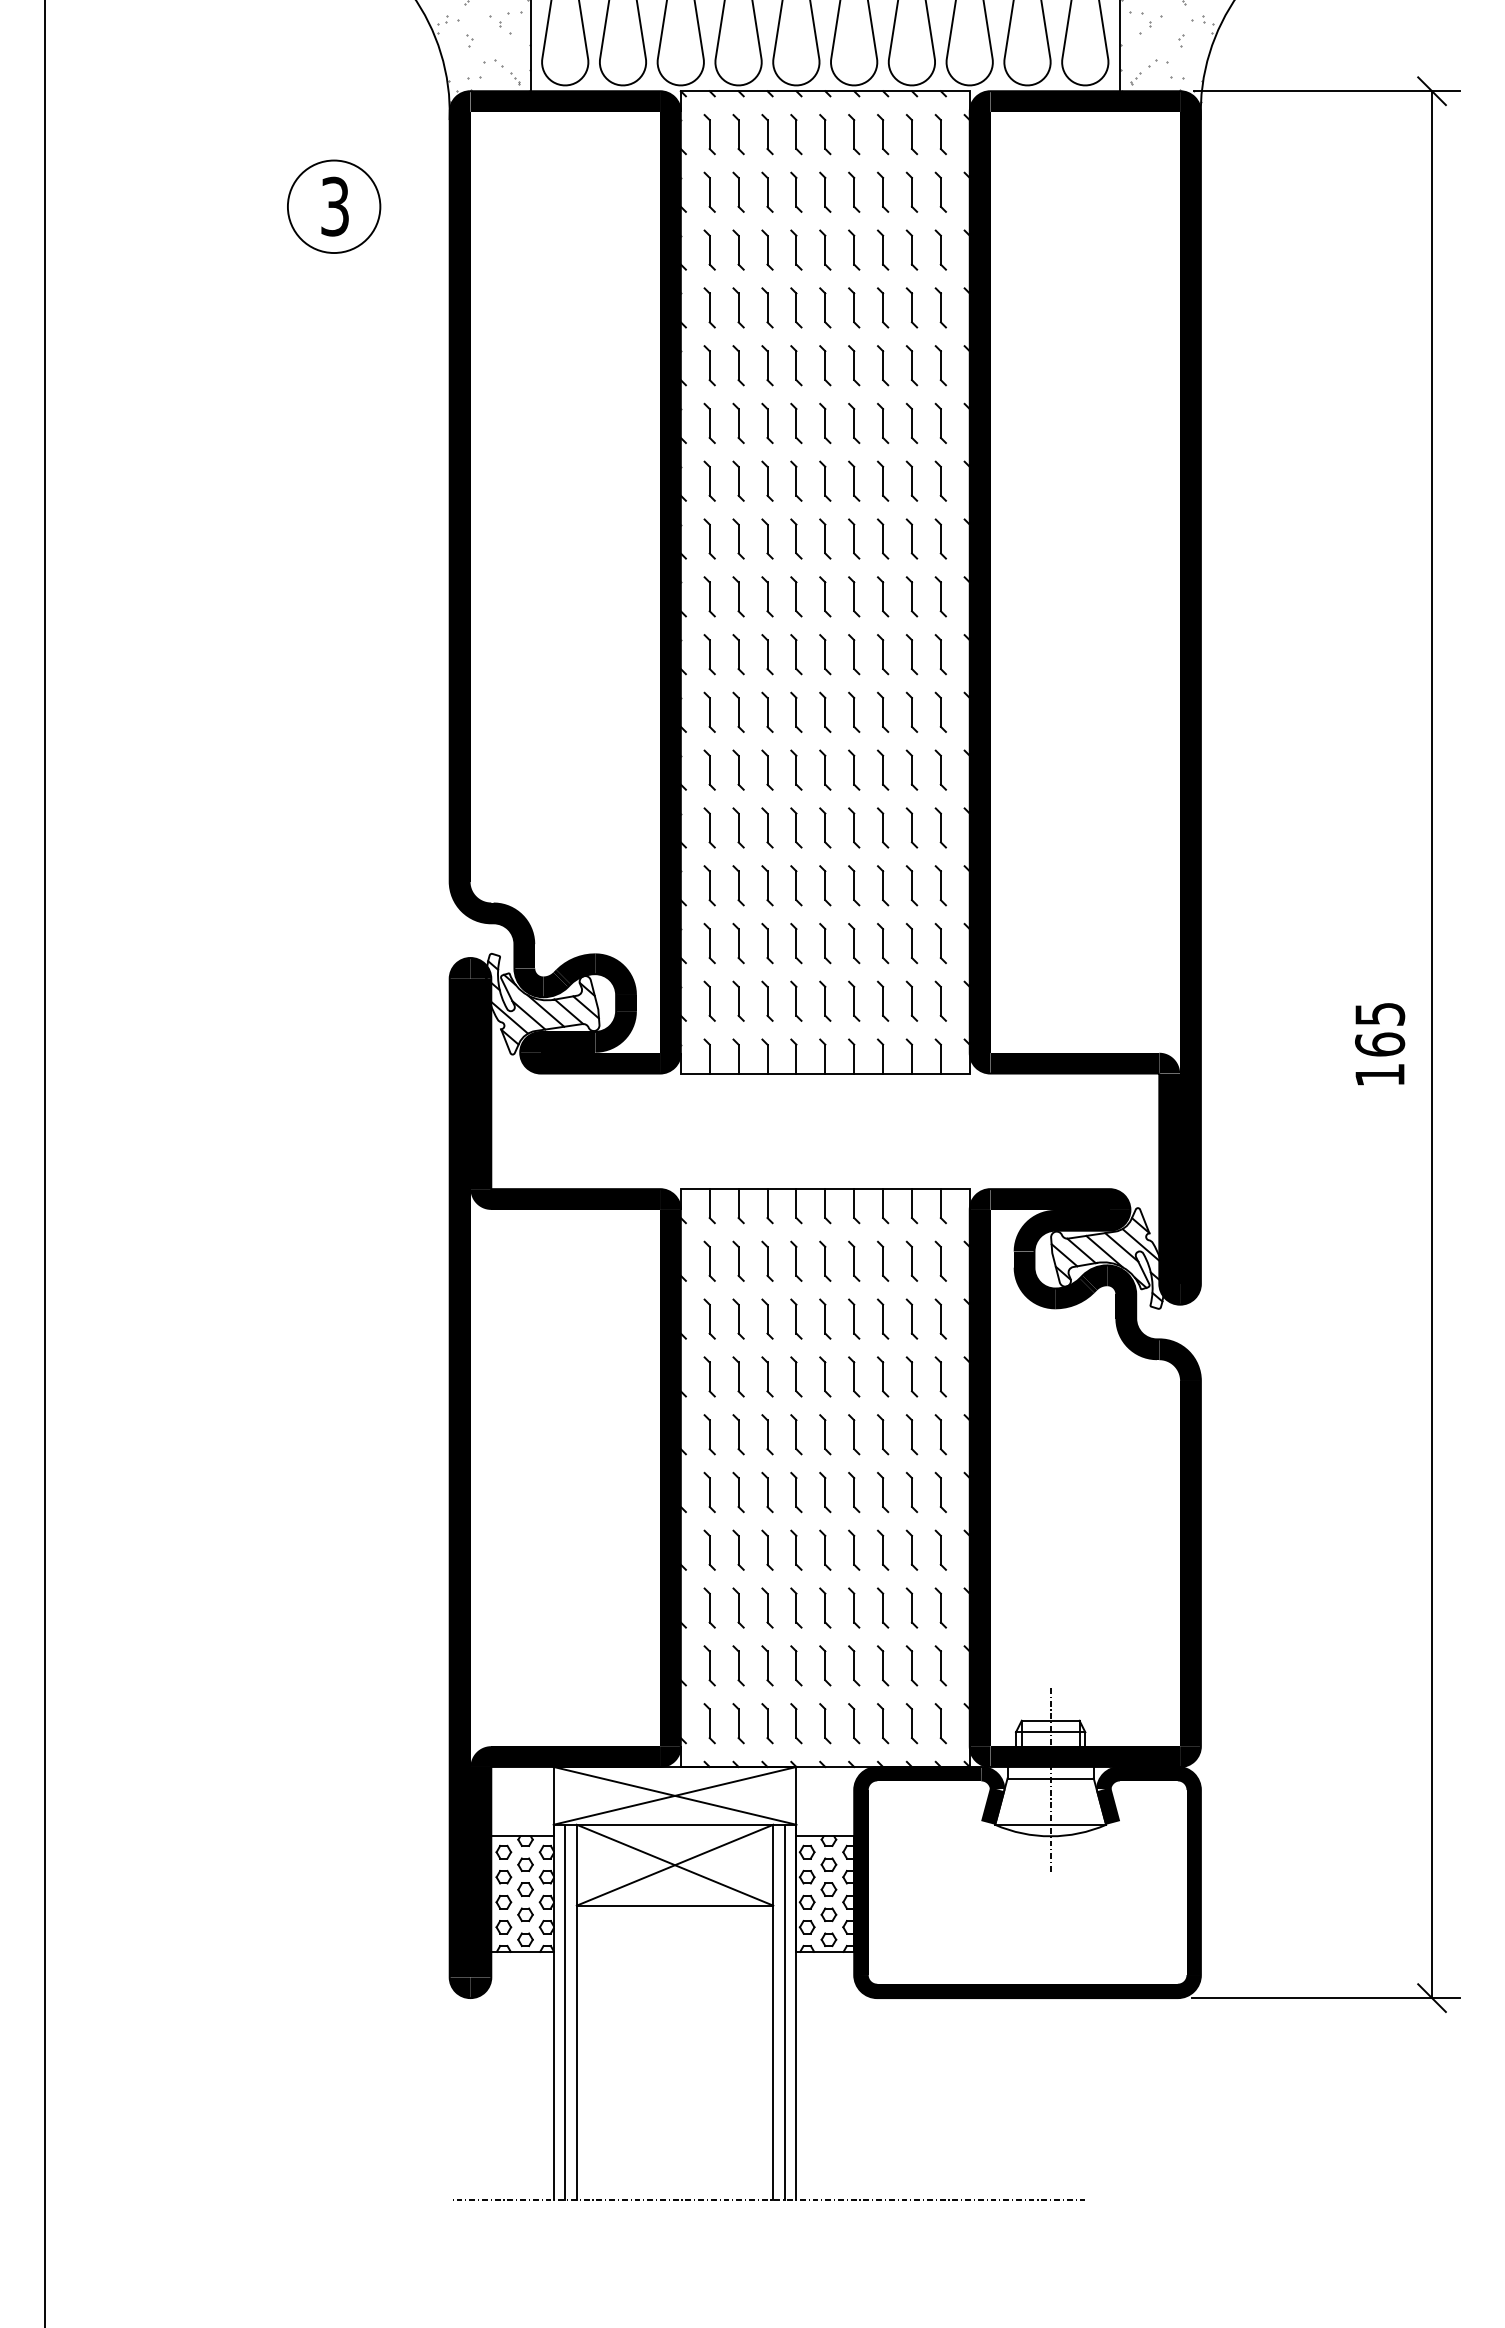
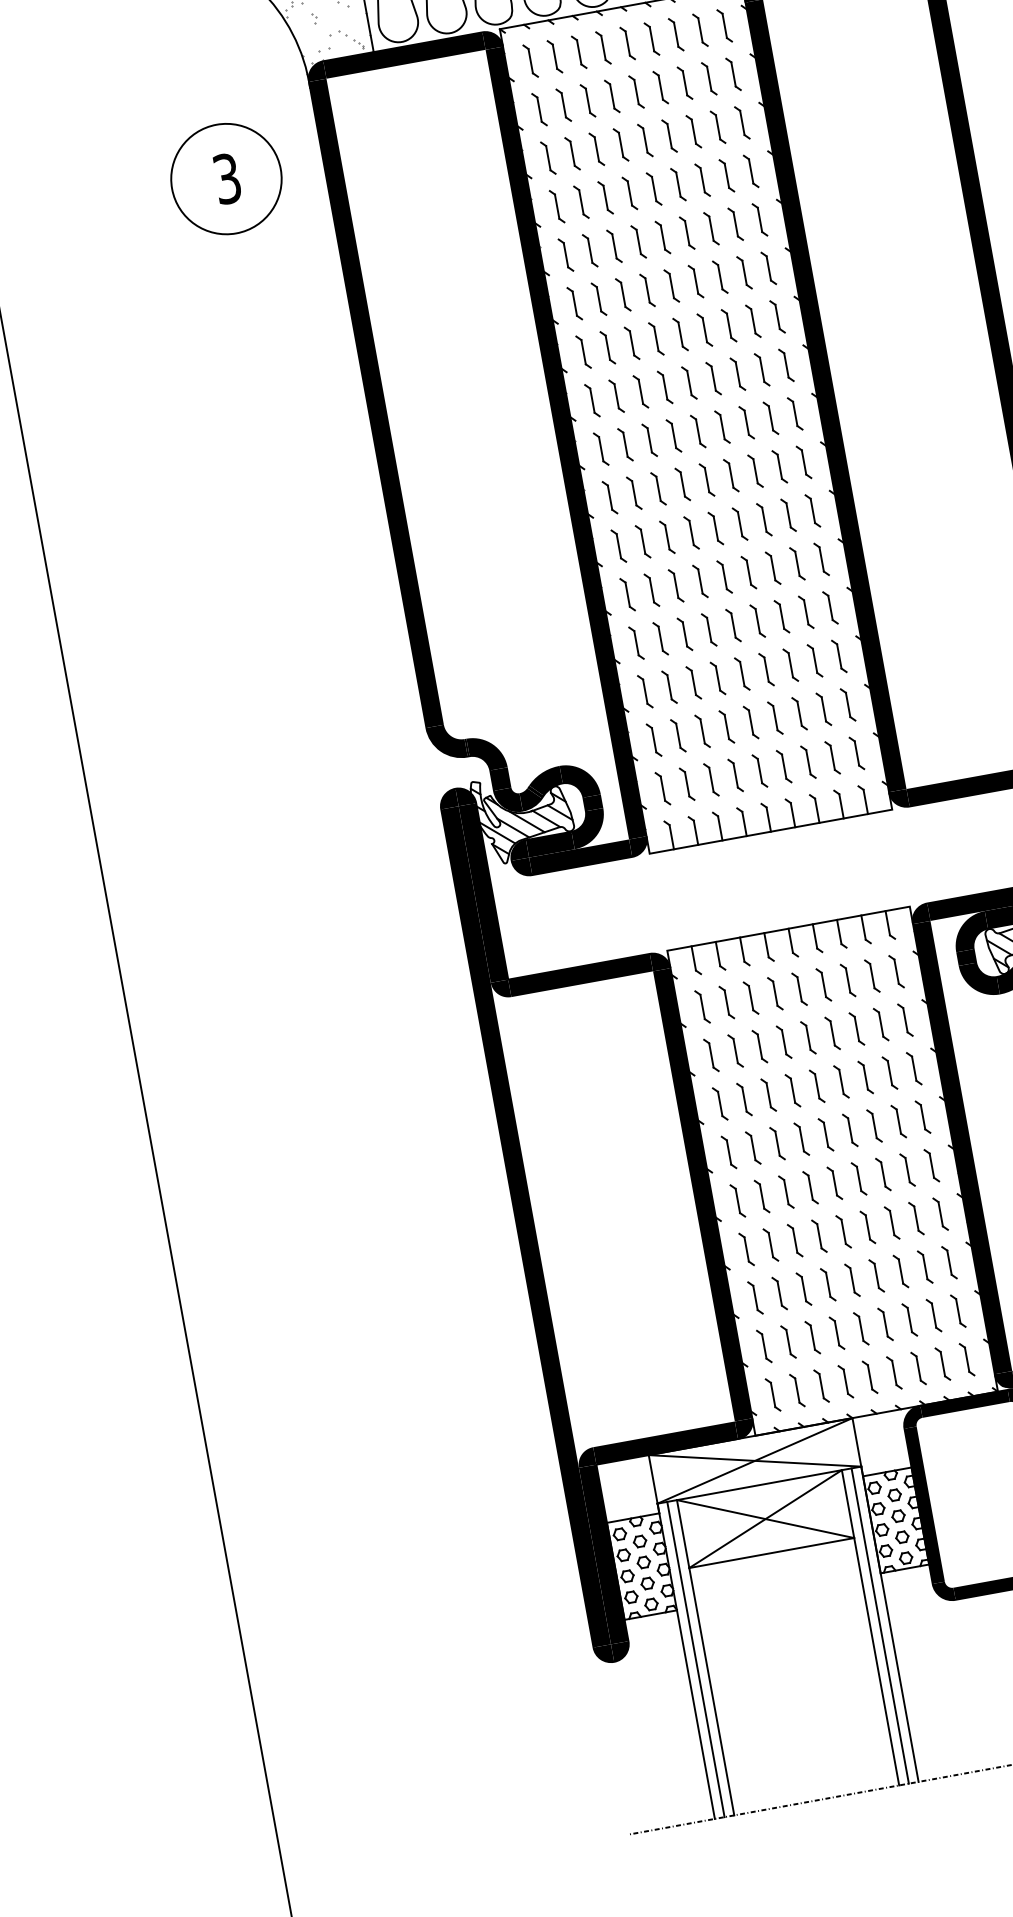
circle: (333, 206) -> (225, 178), size x1.4

